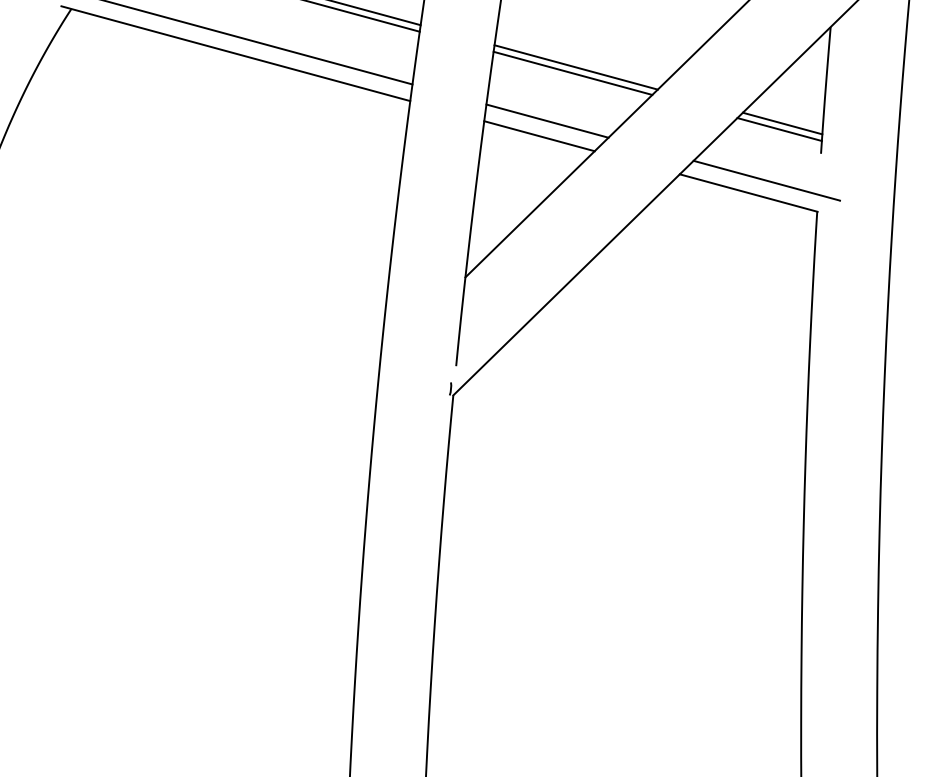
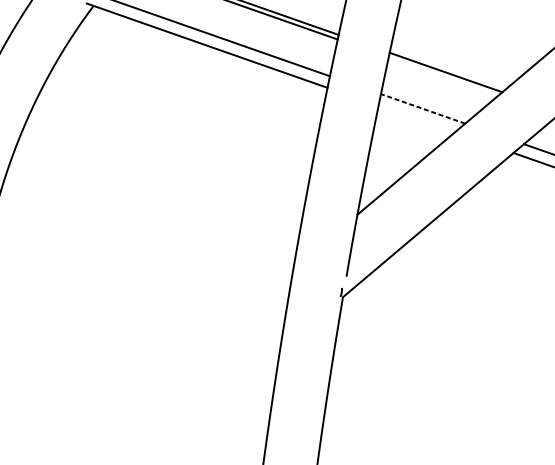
line: (572, 72) -> (443, 75), removed
line: (547, 121) -> (423, 109), solid -> dashed
line: (539, 136) -> (416, 119), removed

